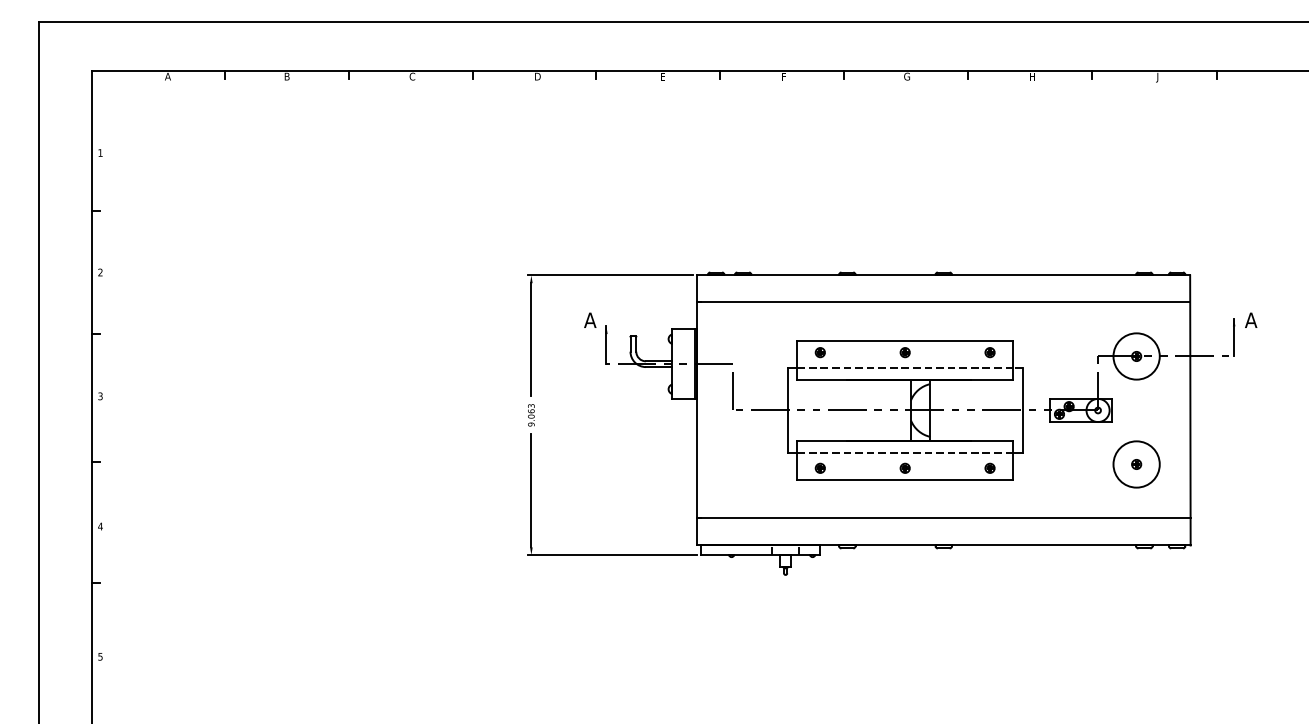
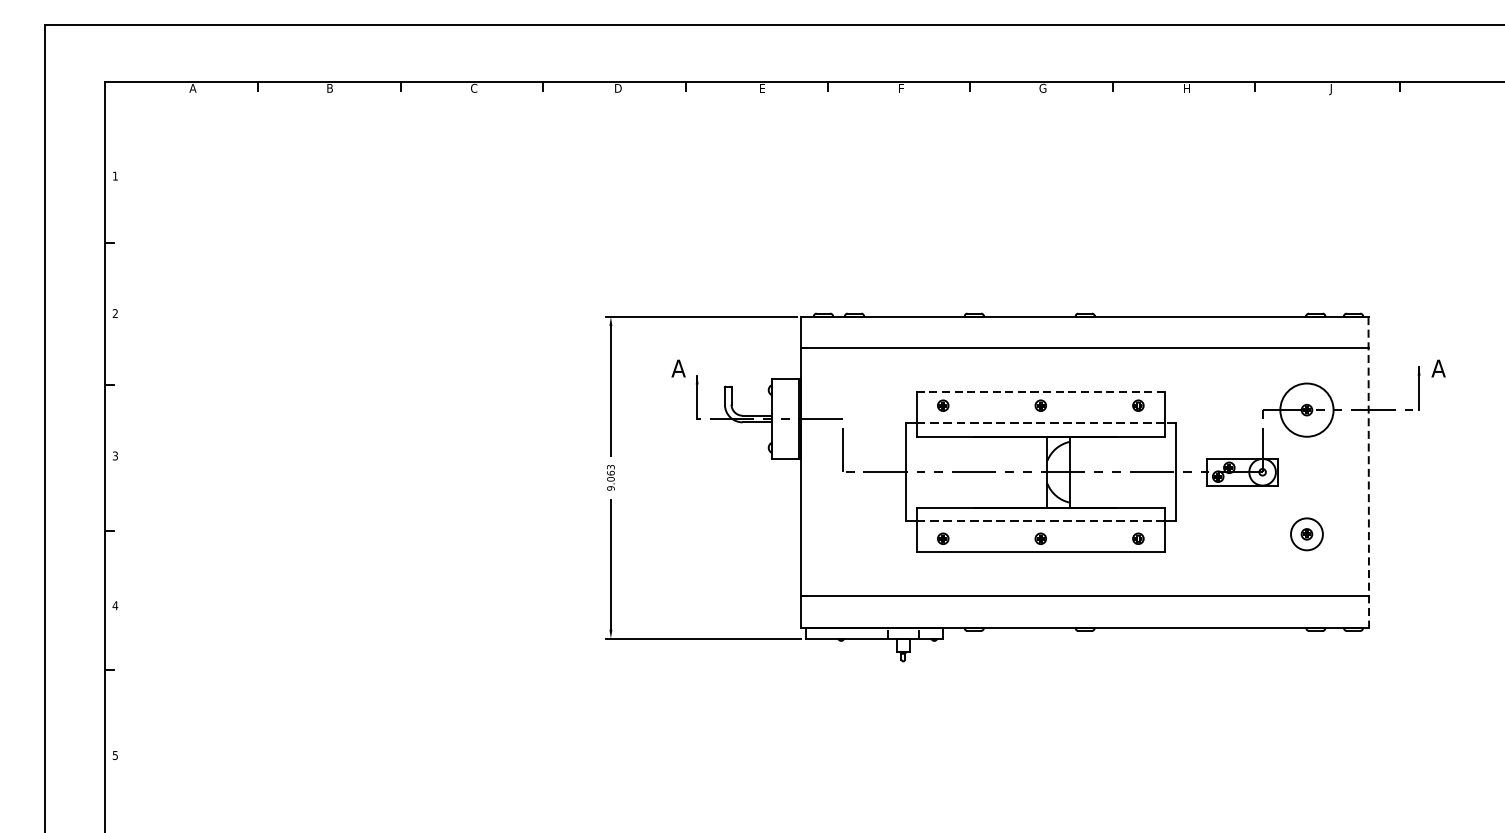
line: (905, 341) -> (1041, 392), solid -> dashed
line: (1190, 410) -> (1368, 472), solid -> dashed
circle: (1136, 464) -> (1306, 534), size x0.6

